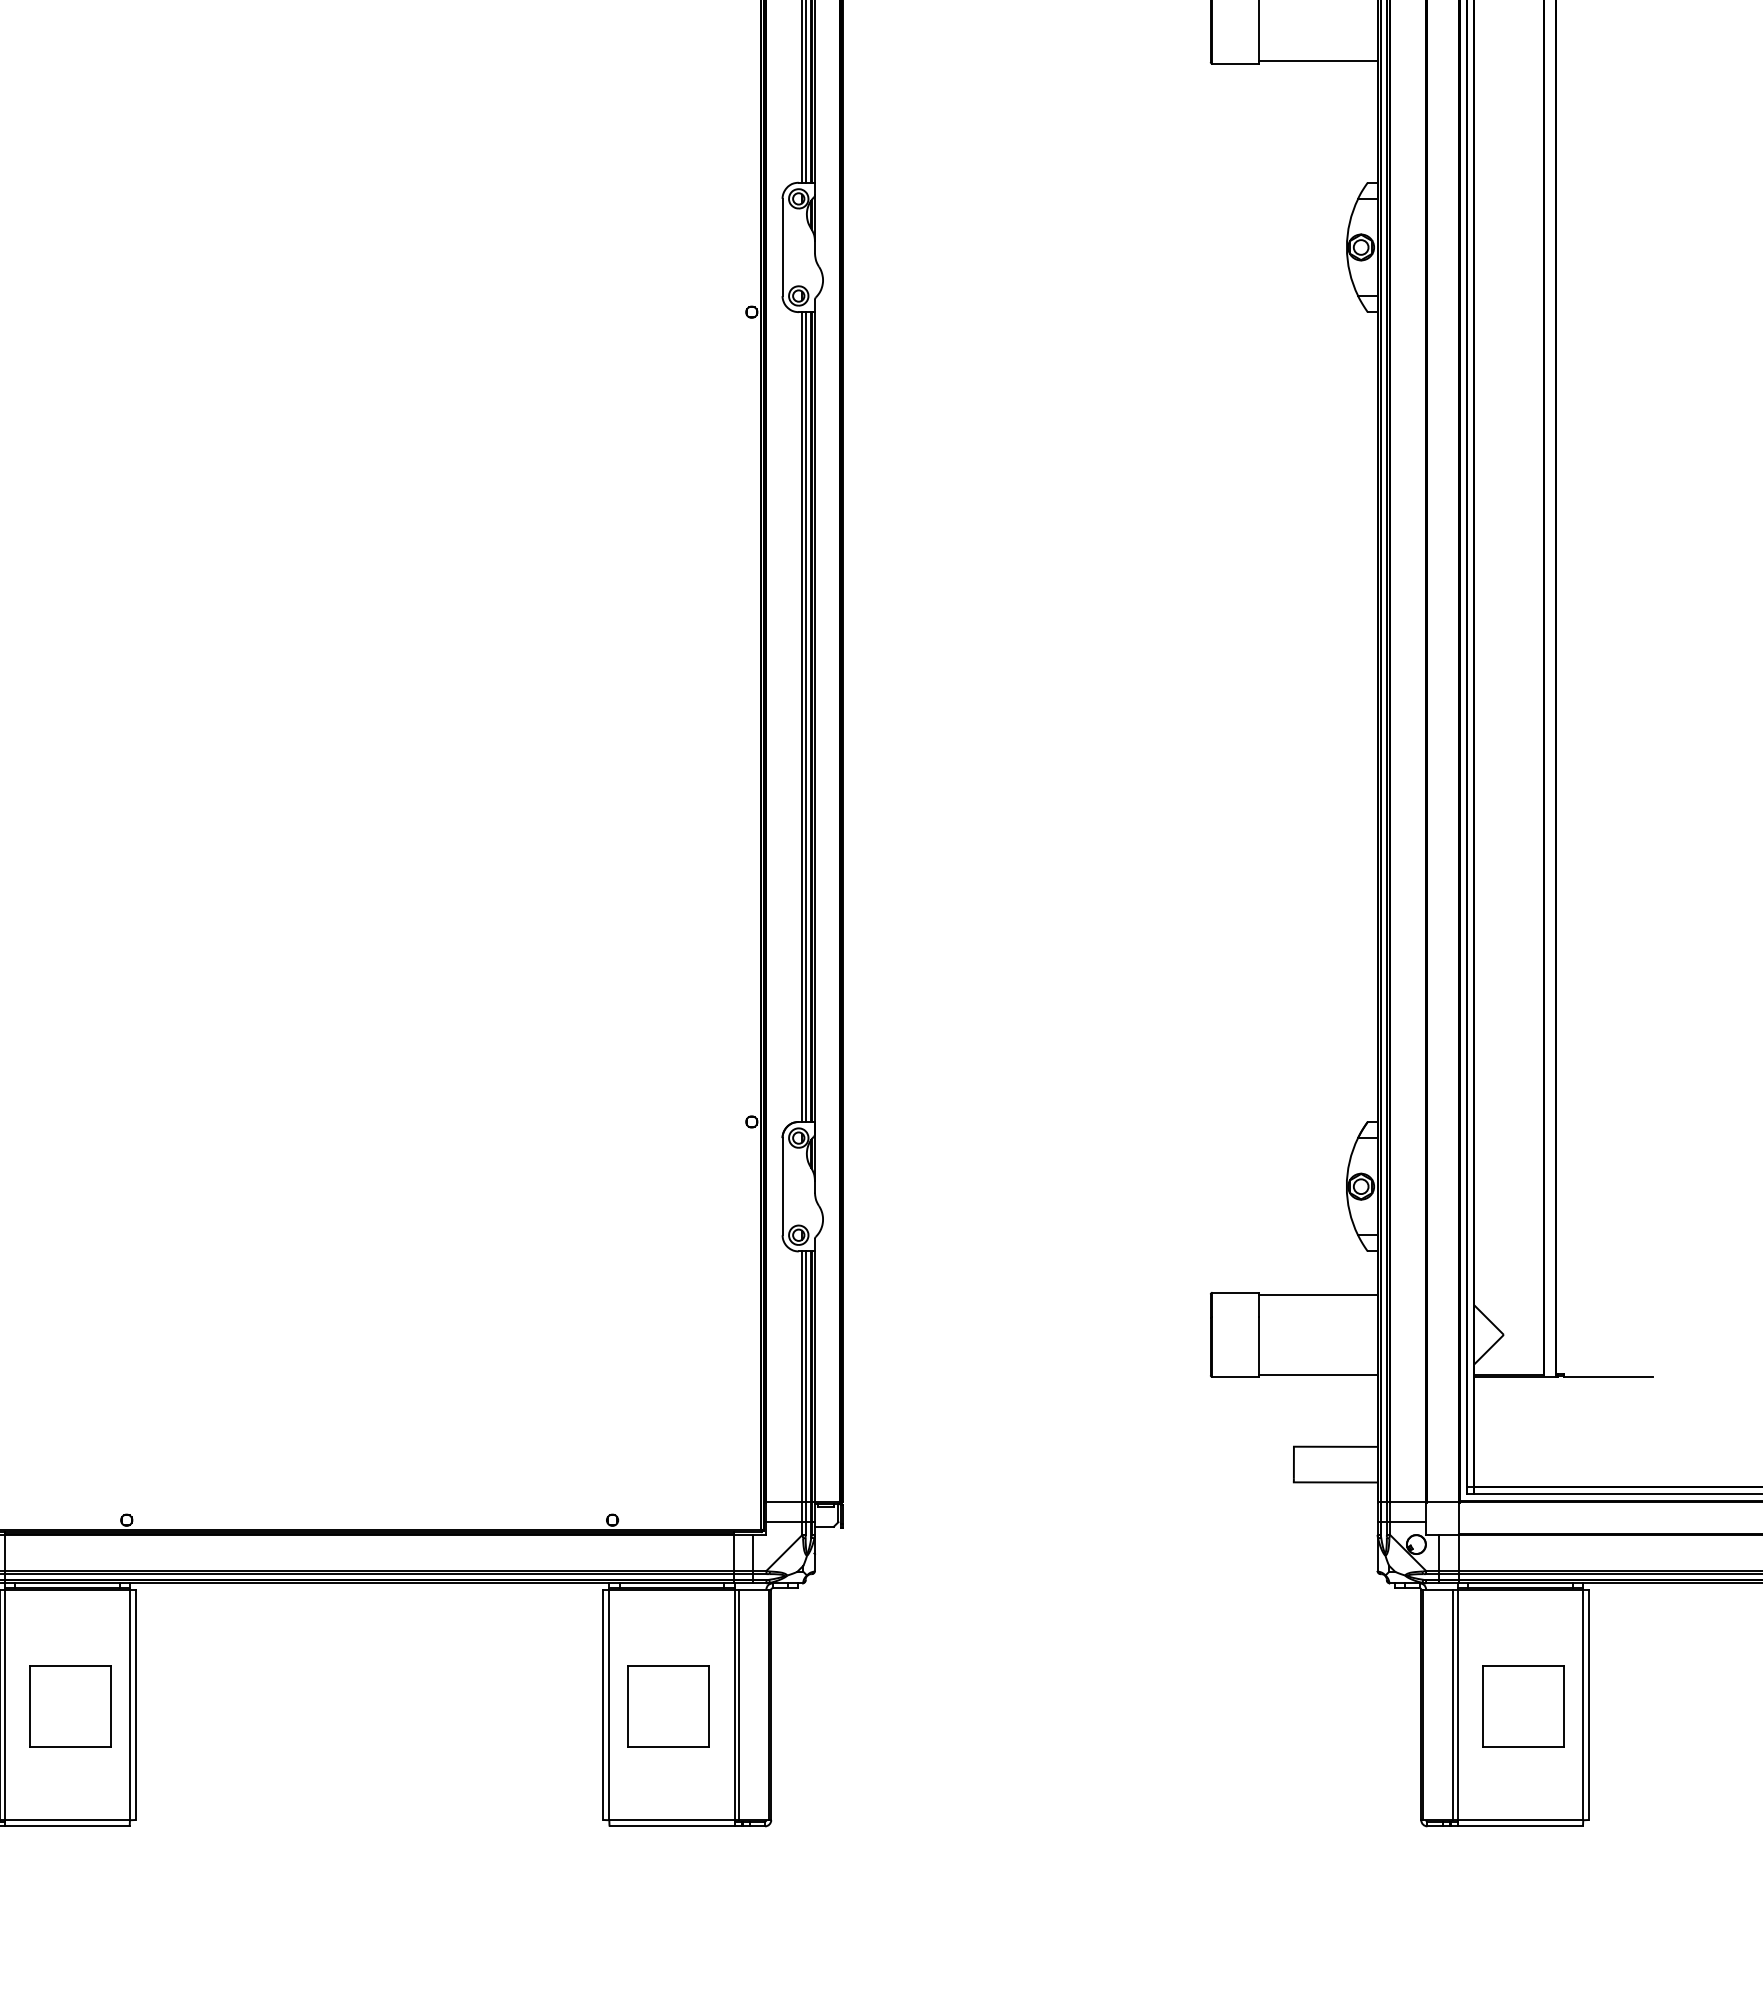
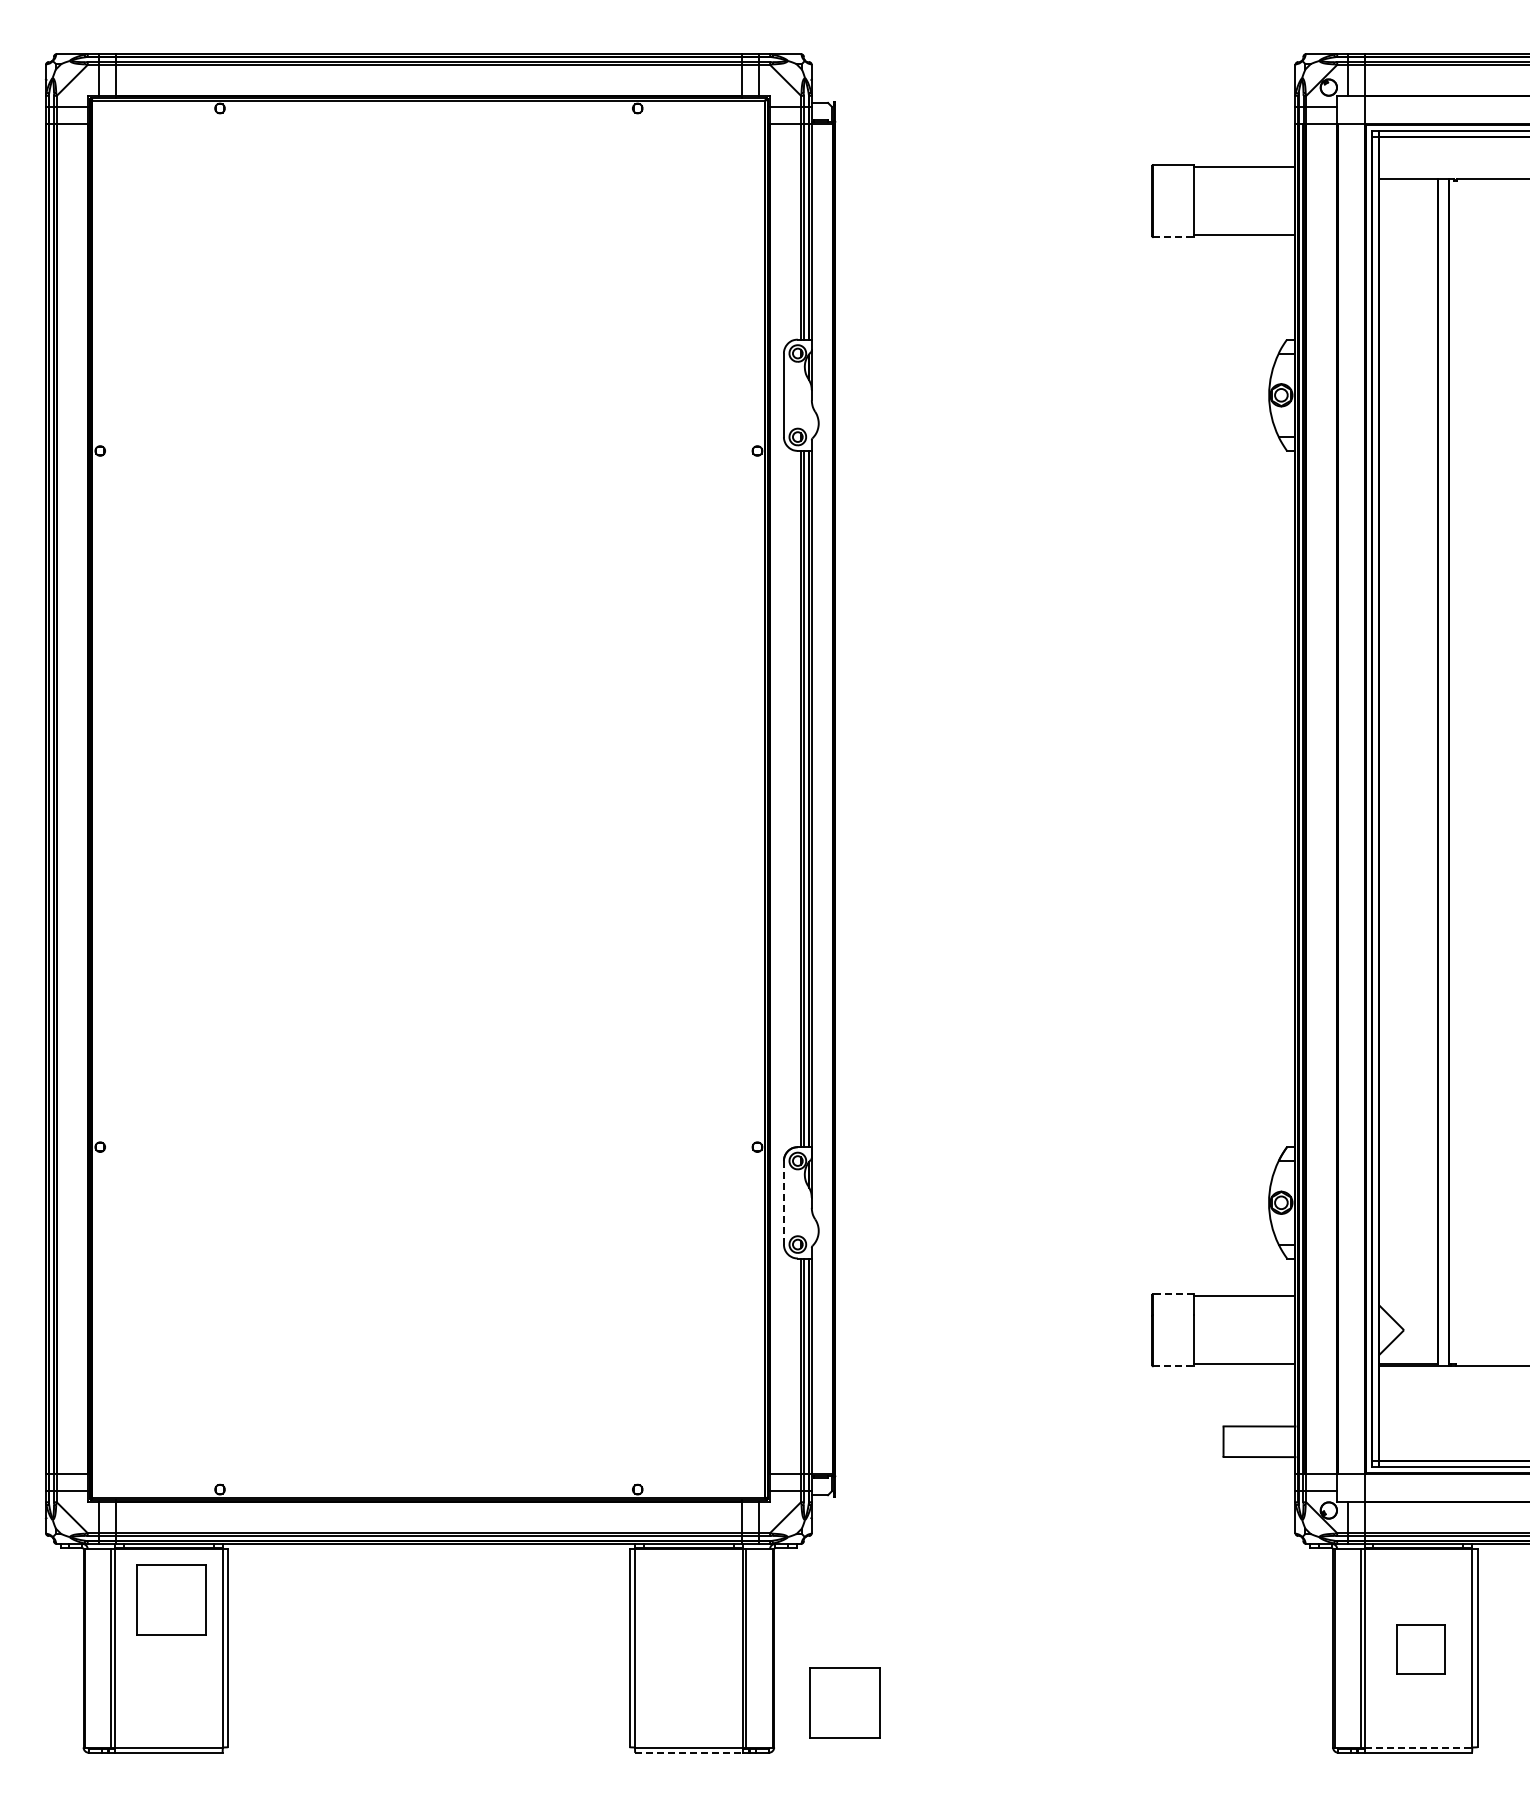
line: (1236, 63) -> (1174, 237), solid -> dashed
line: (782, 1186) -> (783, 1202), solid -> dashed
line: (1235, 1293) -> (1173, 1294), solid -> dashed
line: (1236, 1377) -> (1174, 1366), solid -> dashed
part: (70, 1706) -> (171, 1599), moved
part: (668, 1706) -> (844, 1702), moved
part: (1522, 1706) -> (1420, 1649), size x0.7
line: (1520, 1820) -> (1418, 1747), solid -> dashed
line: (671, 1826) -> (688, 1752), solid -> dashed

